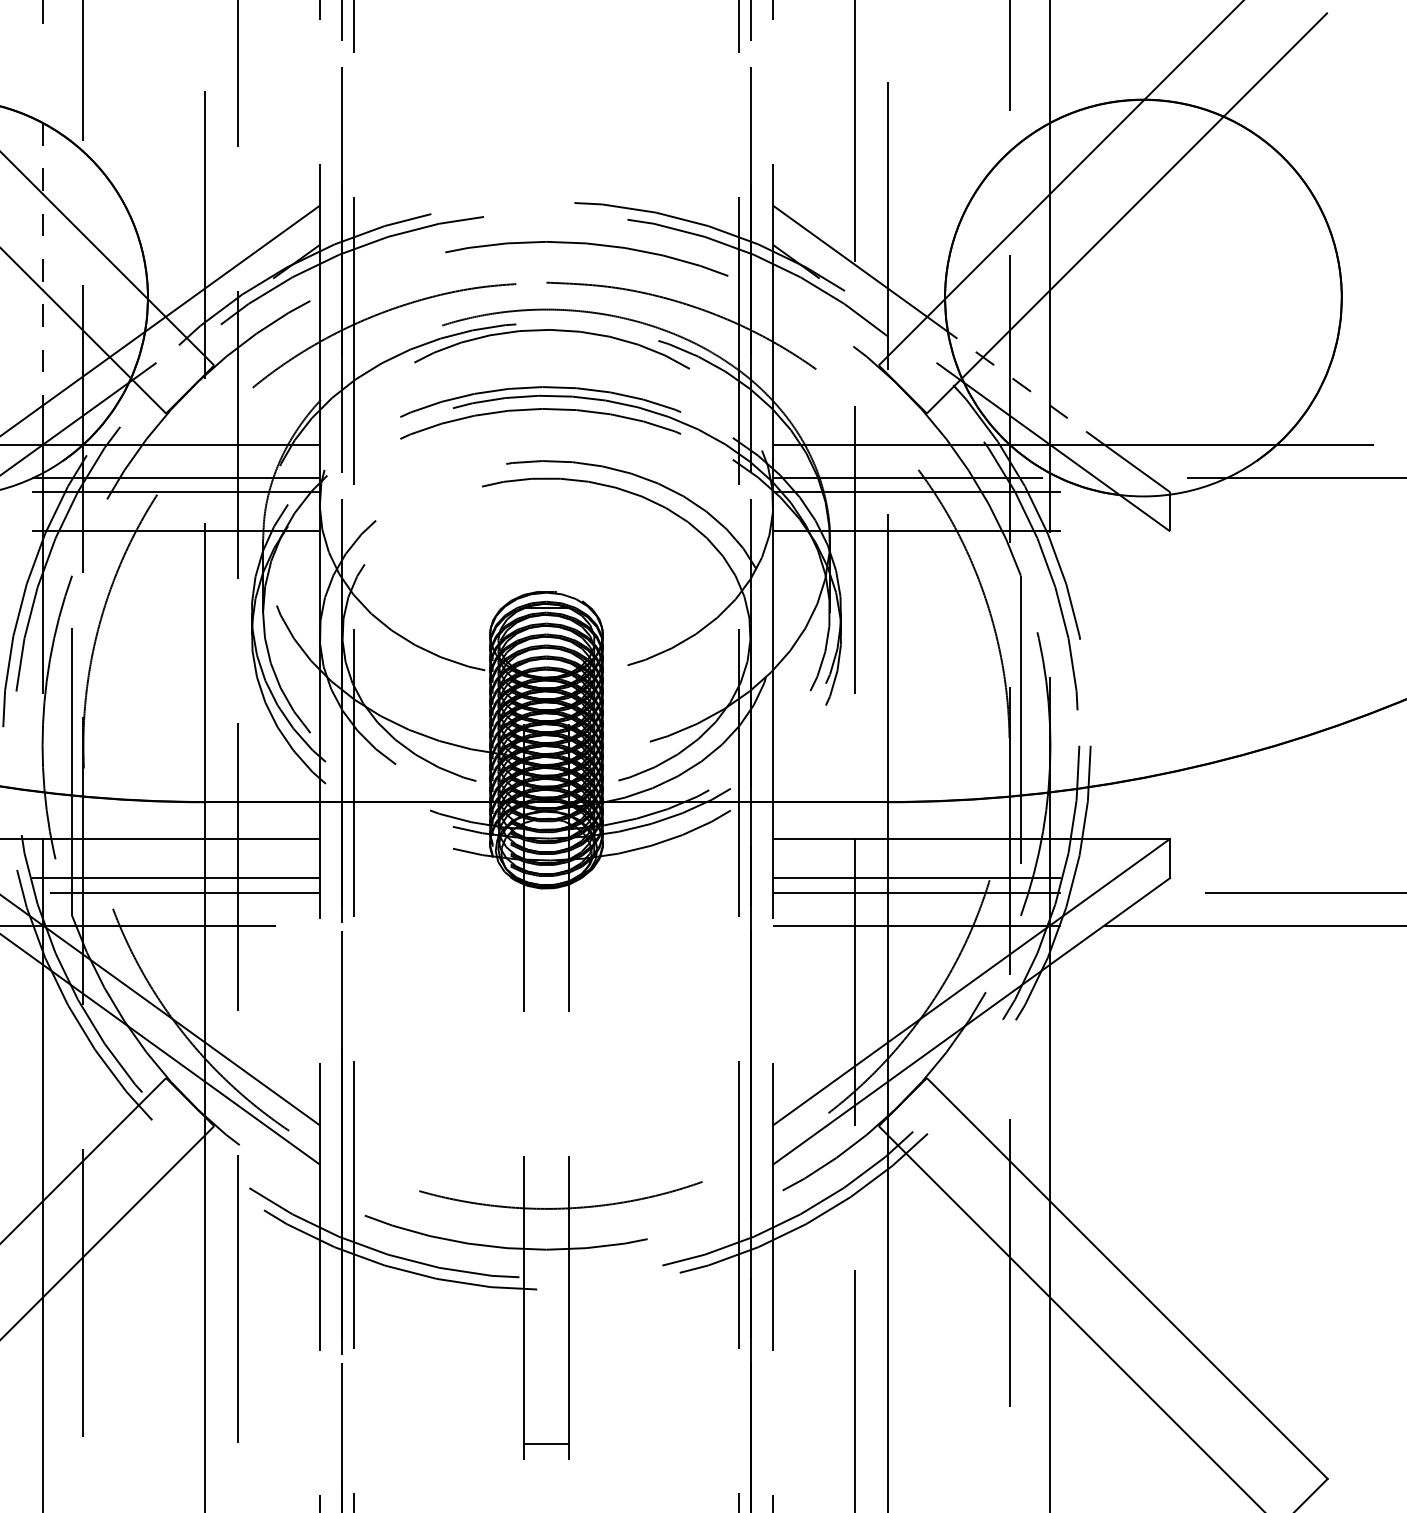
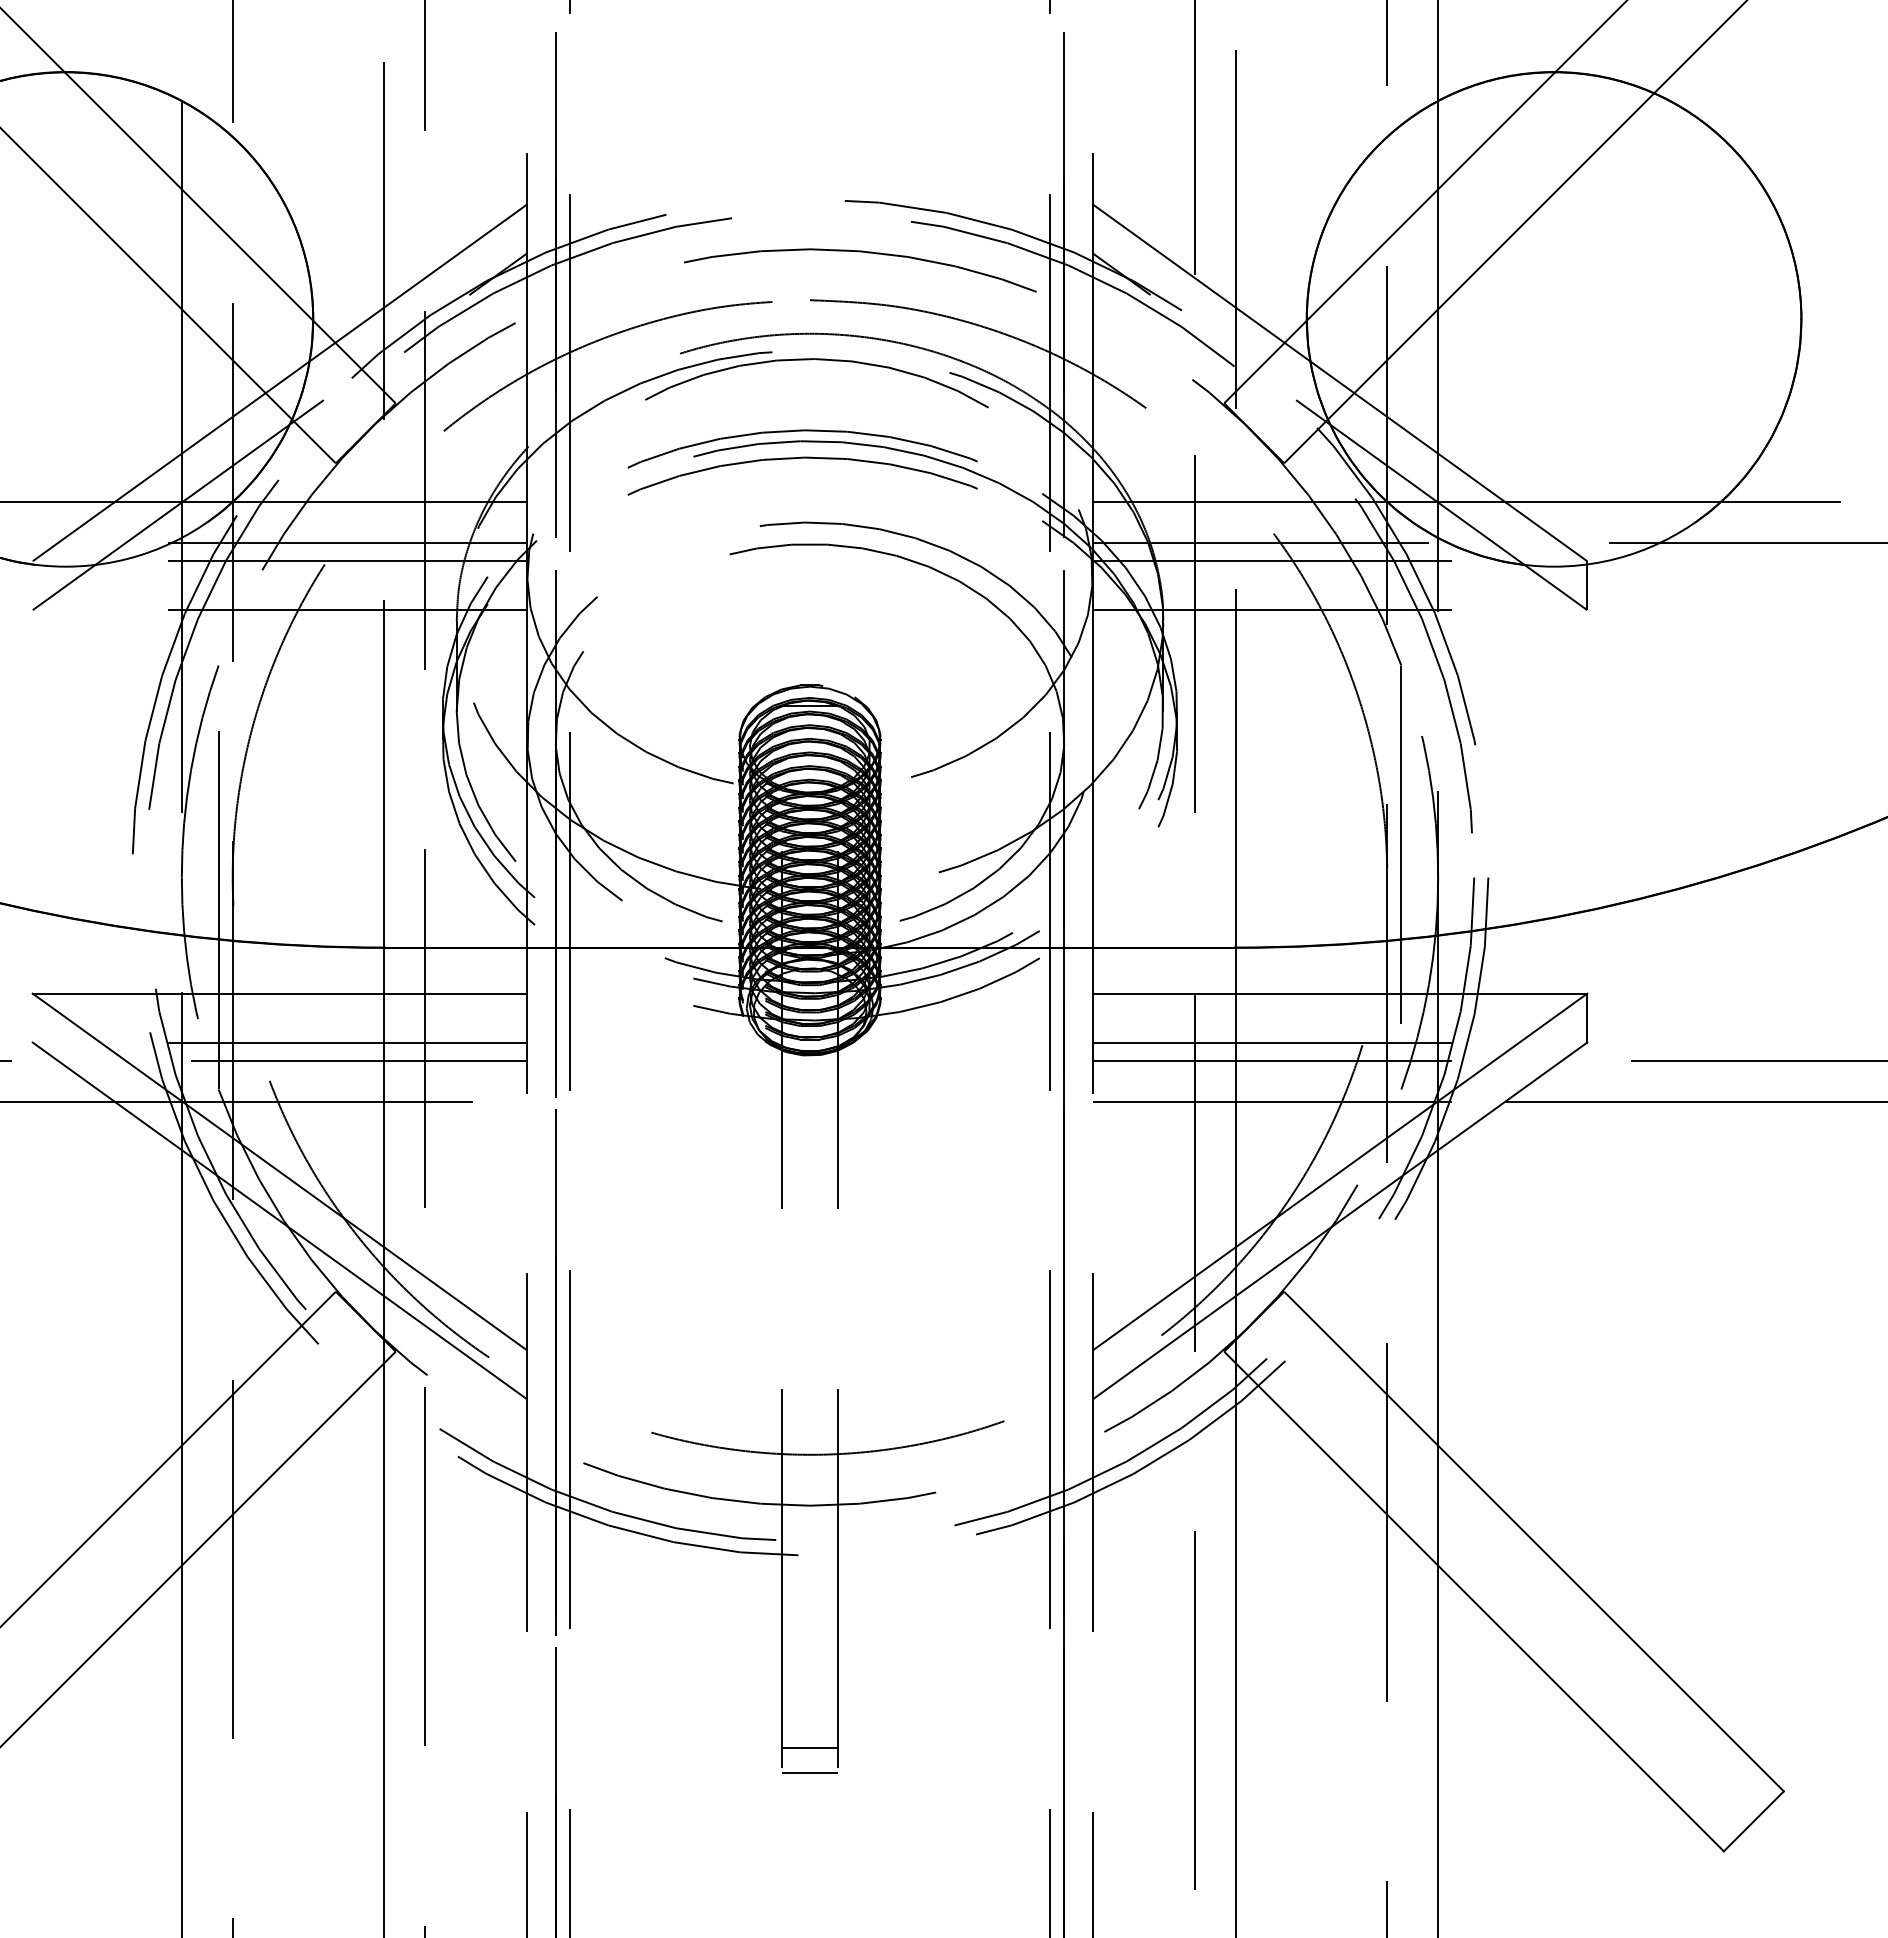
line: (42, 264) -> (181, 277), dashed -> solid
line: (1025, 388) -> (1407, 431), dashed -> solid
line: (546, 1464) -> (809, 1773), added

